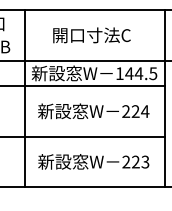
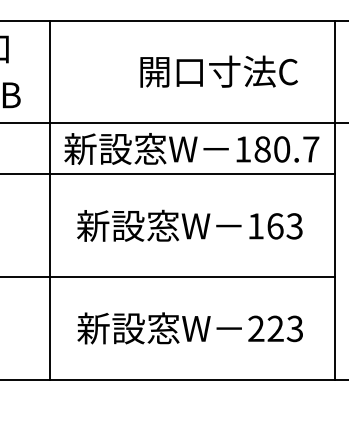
text: (91, 35) -> (218, 71), moved
text: (141, 73) -> (287, 149), 144.5 -> 180.7
text: (135, 111) -> (274, 226), 224 -> 163

